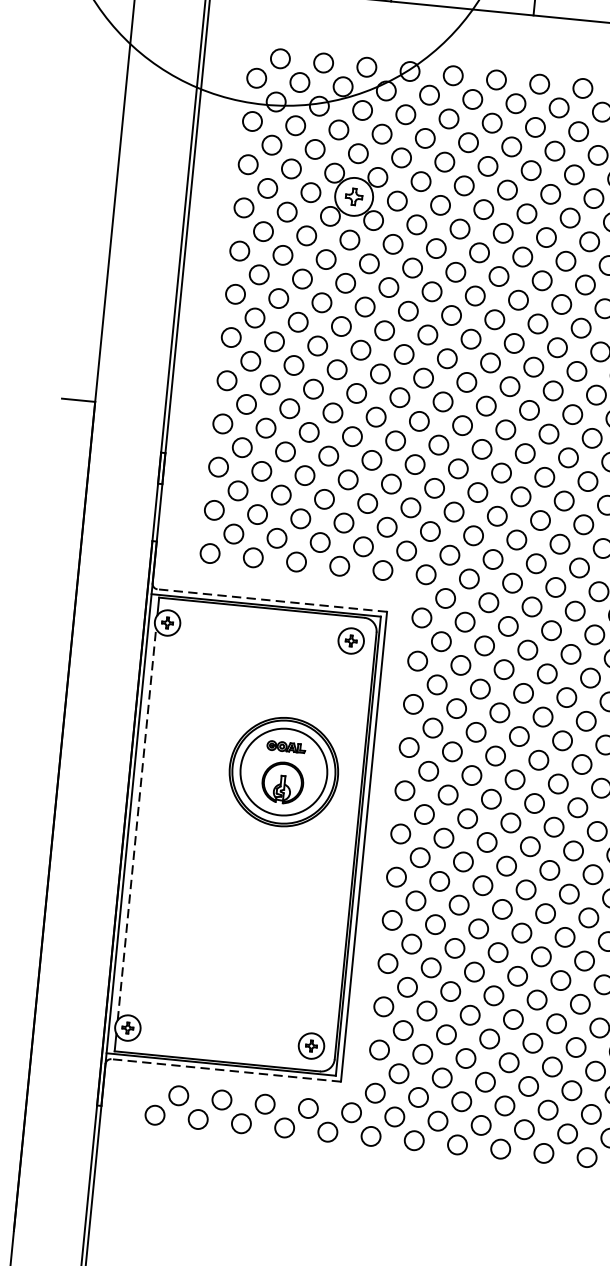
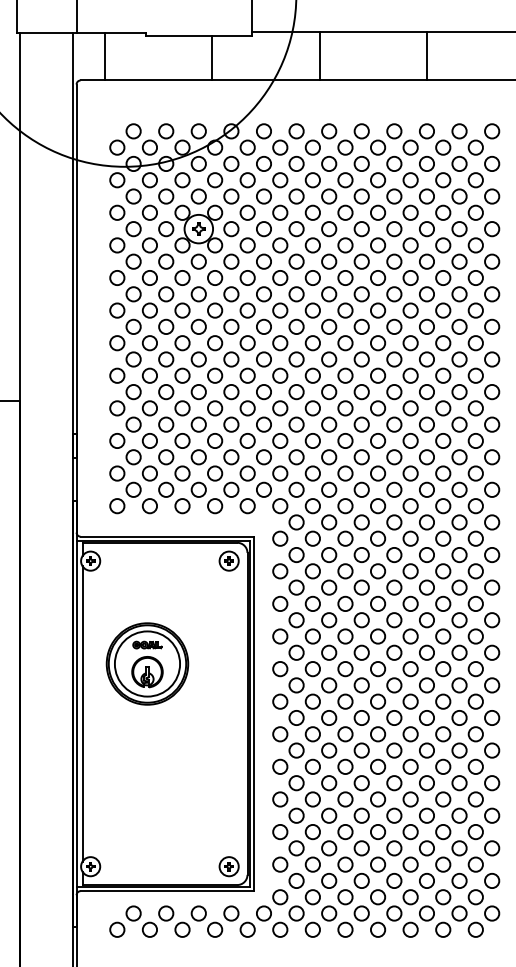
line: (272, 600) -> (167, 536), dashed -> solid
part: (283, 771) -> (147, 663), moved
line: (136, 823) -> (82, 713), dashed -> solid
line: (226, 1070) -> (167, 891), dashed -> solid

